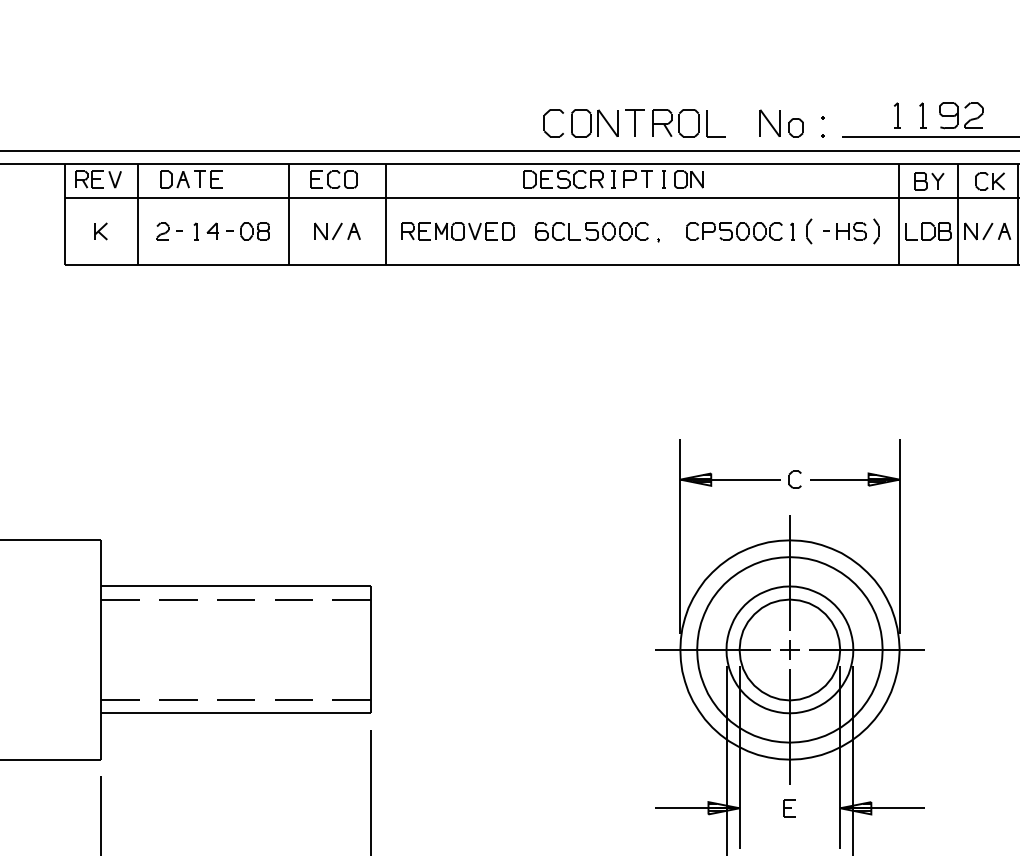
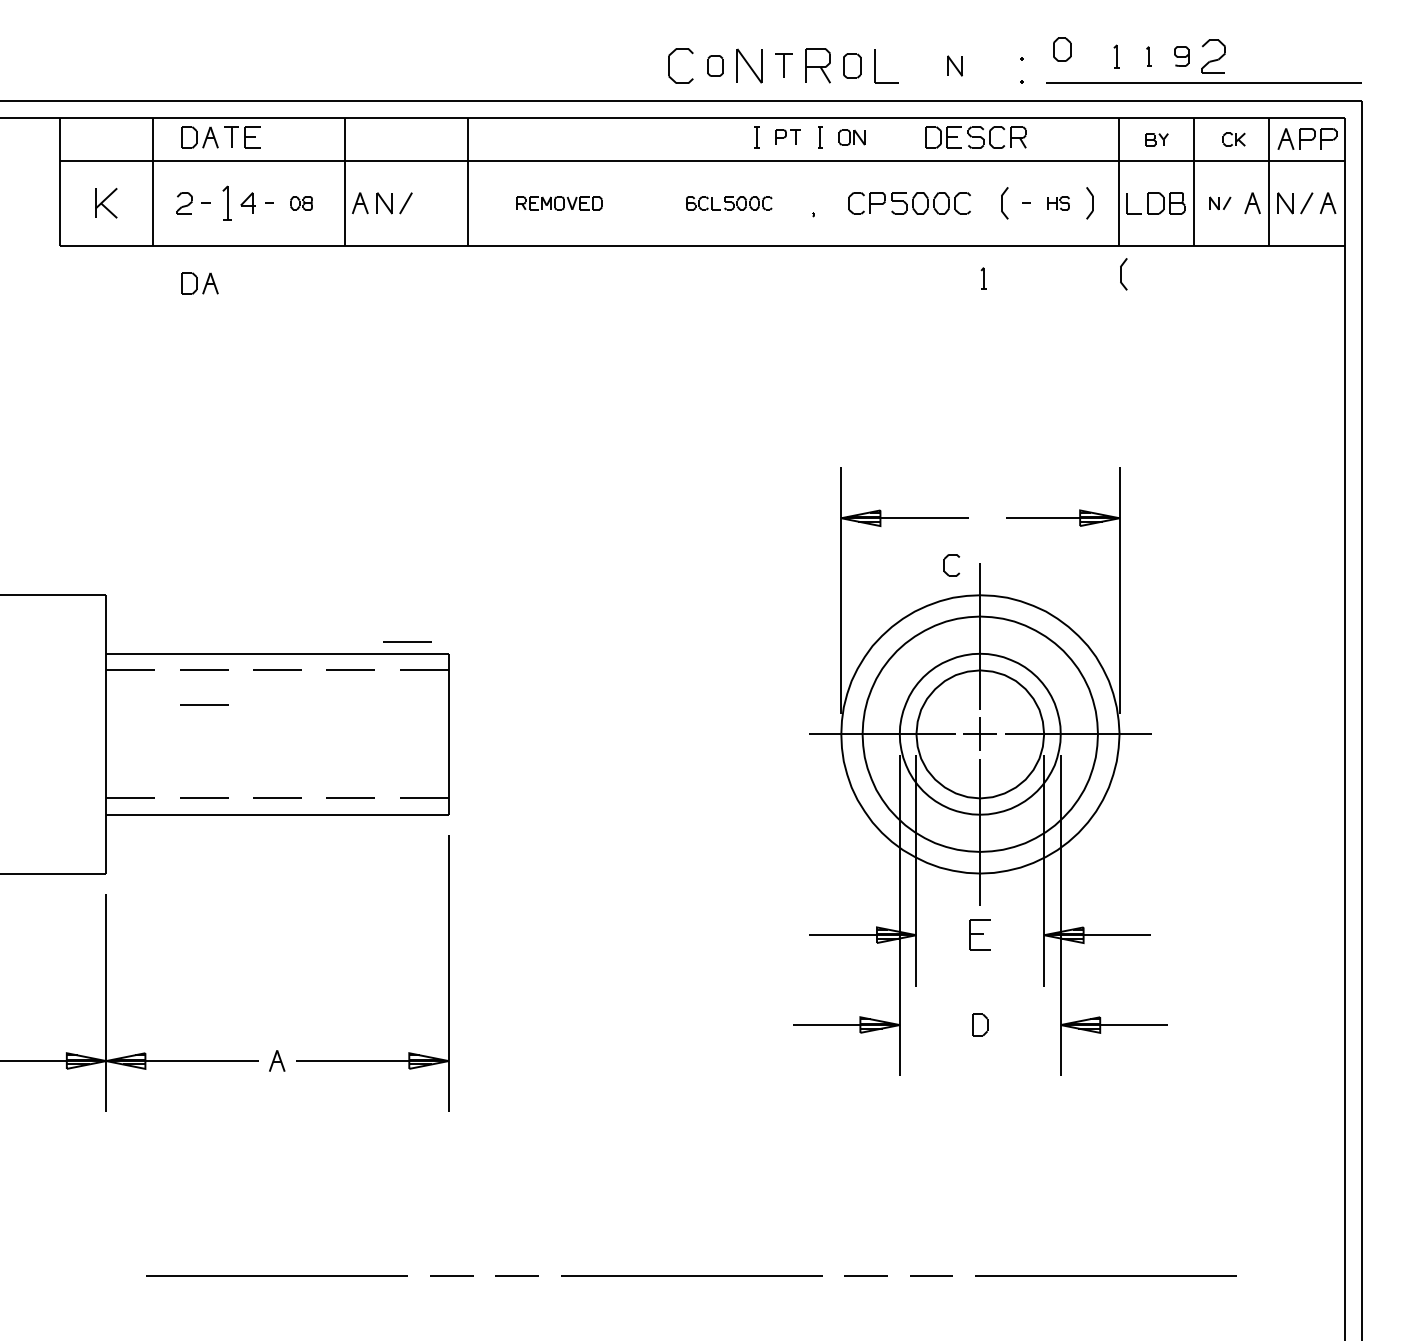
part: (897, 115) -> (1116, 56), size x0.7
part: (922, 115) -> (1148, 56), size x0.6
part: (948, 115) -> (1181, 56), size x0.6
part: (581, 122) -> (715, 65), size x0.6
part: (634, 122) -> (783, 65), size x0.7
part: (688, 122) -> (851, 65), size x0.7
part: (769, 122) -> (954, 65), size x0.6
part: (796, 127) -> (1062, 49), moved
part: (637, 178) -> (787, 136), size x0.7
part: (98, 179) -> (102, 137), removed
part: (328, 179) -> (394, 137), removed
part: (563, 179) -> (975, 137), moved
part: (688, 179) -> (851, 137), size x0.7
part: (928, 181) -> (1156, 139), size x0.6
part: (989, 181) -> (1233, 139), size x0.6
part: (101, 231) -> (106, 203), size x1.4
part: (195, 231) -> (226, 203), size x1.6
part: (254, 231) -> (301, 203), size x0.6
part: (354, 231) -> (360, 203), moved
part: (458, 231) -> (559, 203), size x0.6
part: (591, 231) -> (728, 203), size x0.6
part: (792, 231) -> (983, 278), moved
part: (851, 231) -> (1058, 203), size x0.6
part: (979, 231) -> (1220, 203), size x0.6
part: (902, 287) -> (1123, 274), added
part: (174, 294) -> (199, 283), added
part: (789, 479) -> (944, 565), moved
line: (338, 576) -> (407, 641), added
line: (178, 626) -> (204, 704), added
part: (790, 649) -> (980, 733), size x1.4
part: (789, 808) -> (979, 935), size x1.4

